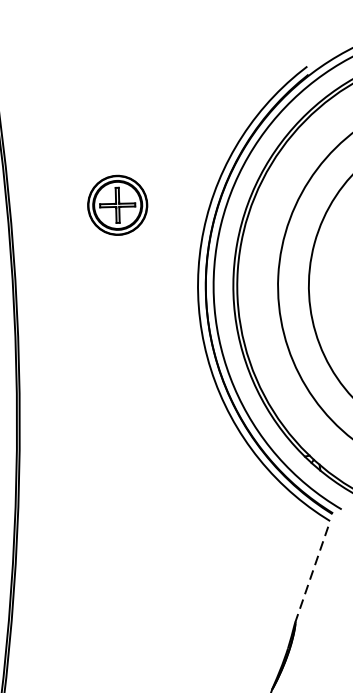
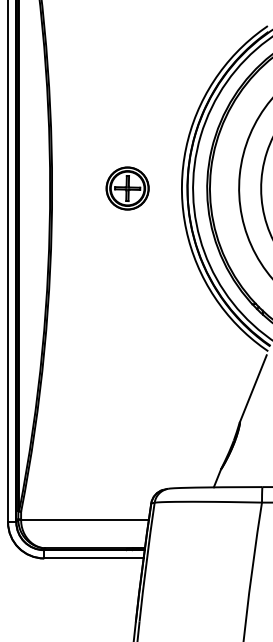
part: (117, 205) -> (127, 188), moved
line: (312, 575) -> (253, 389), dashed -> solid

